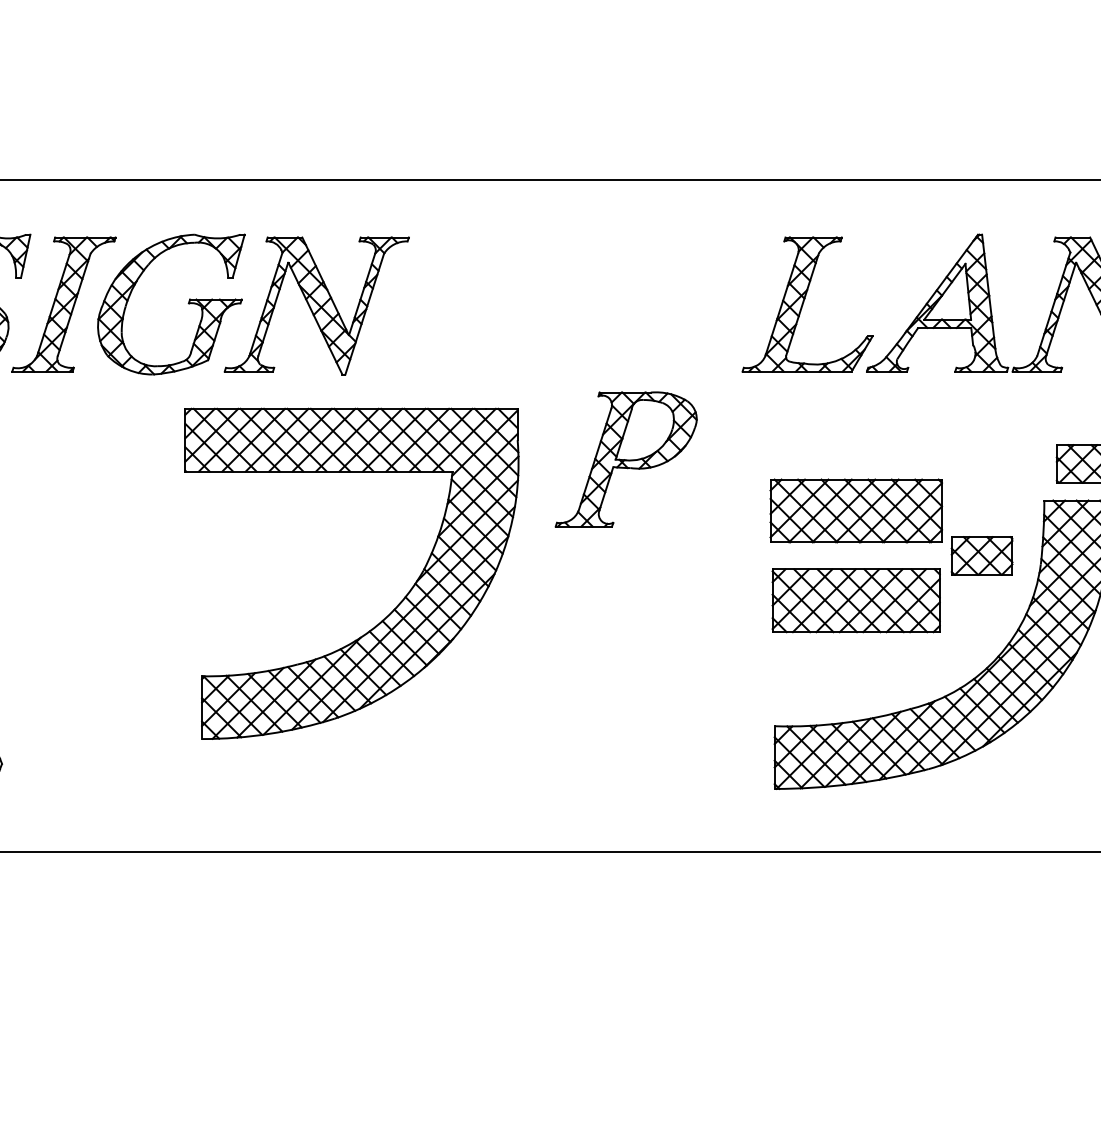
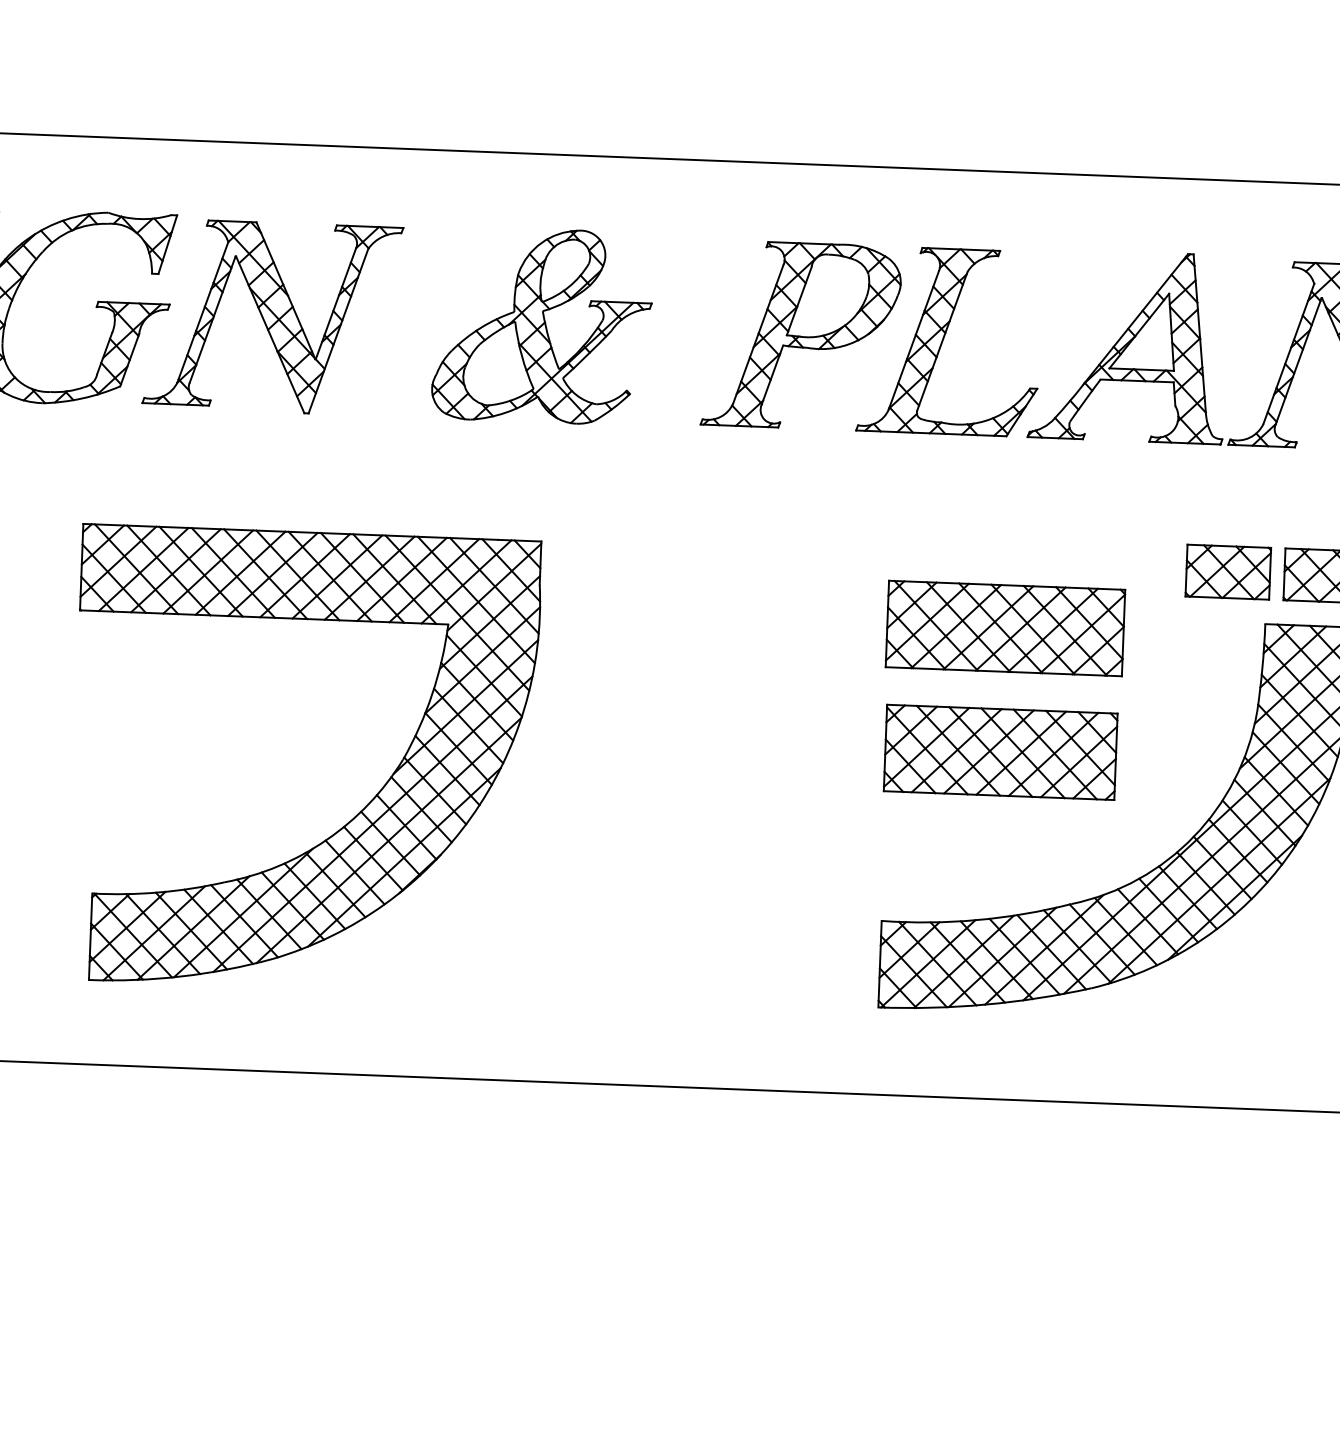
part: (512, 304) -> (542, 325), added
part: (625, 459) -> (800, 335), moved
part: (981, 555) -> (1227, 571), moved
part: (390, 612) -> (355, 815), moved

